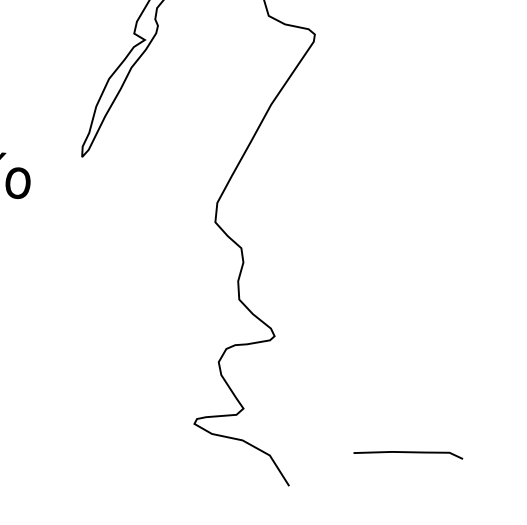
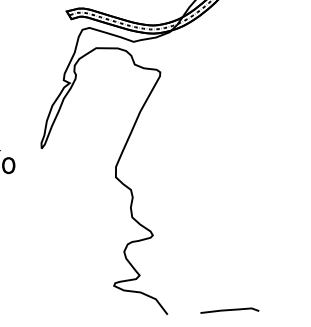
line: (407, 453) -> (229, 310), moved

